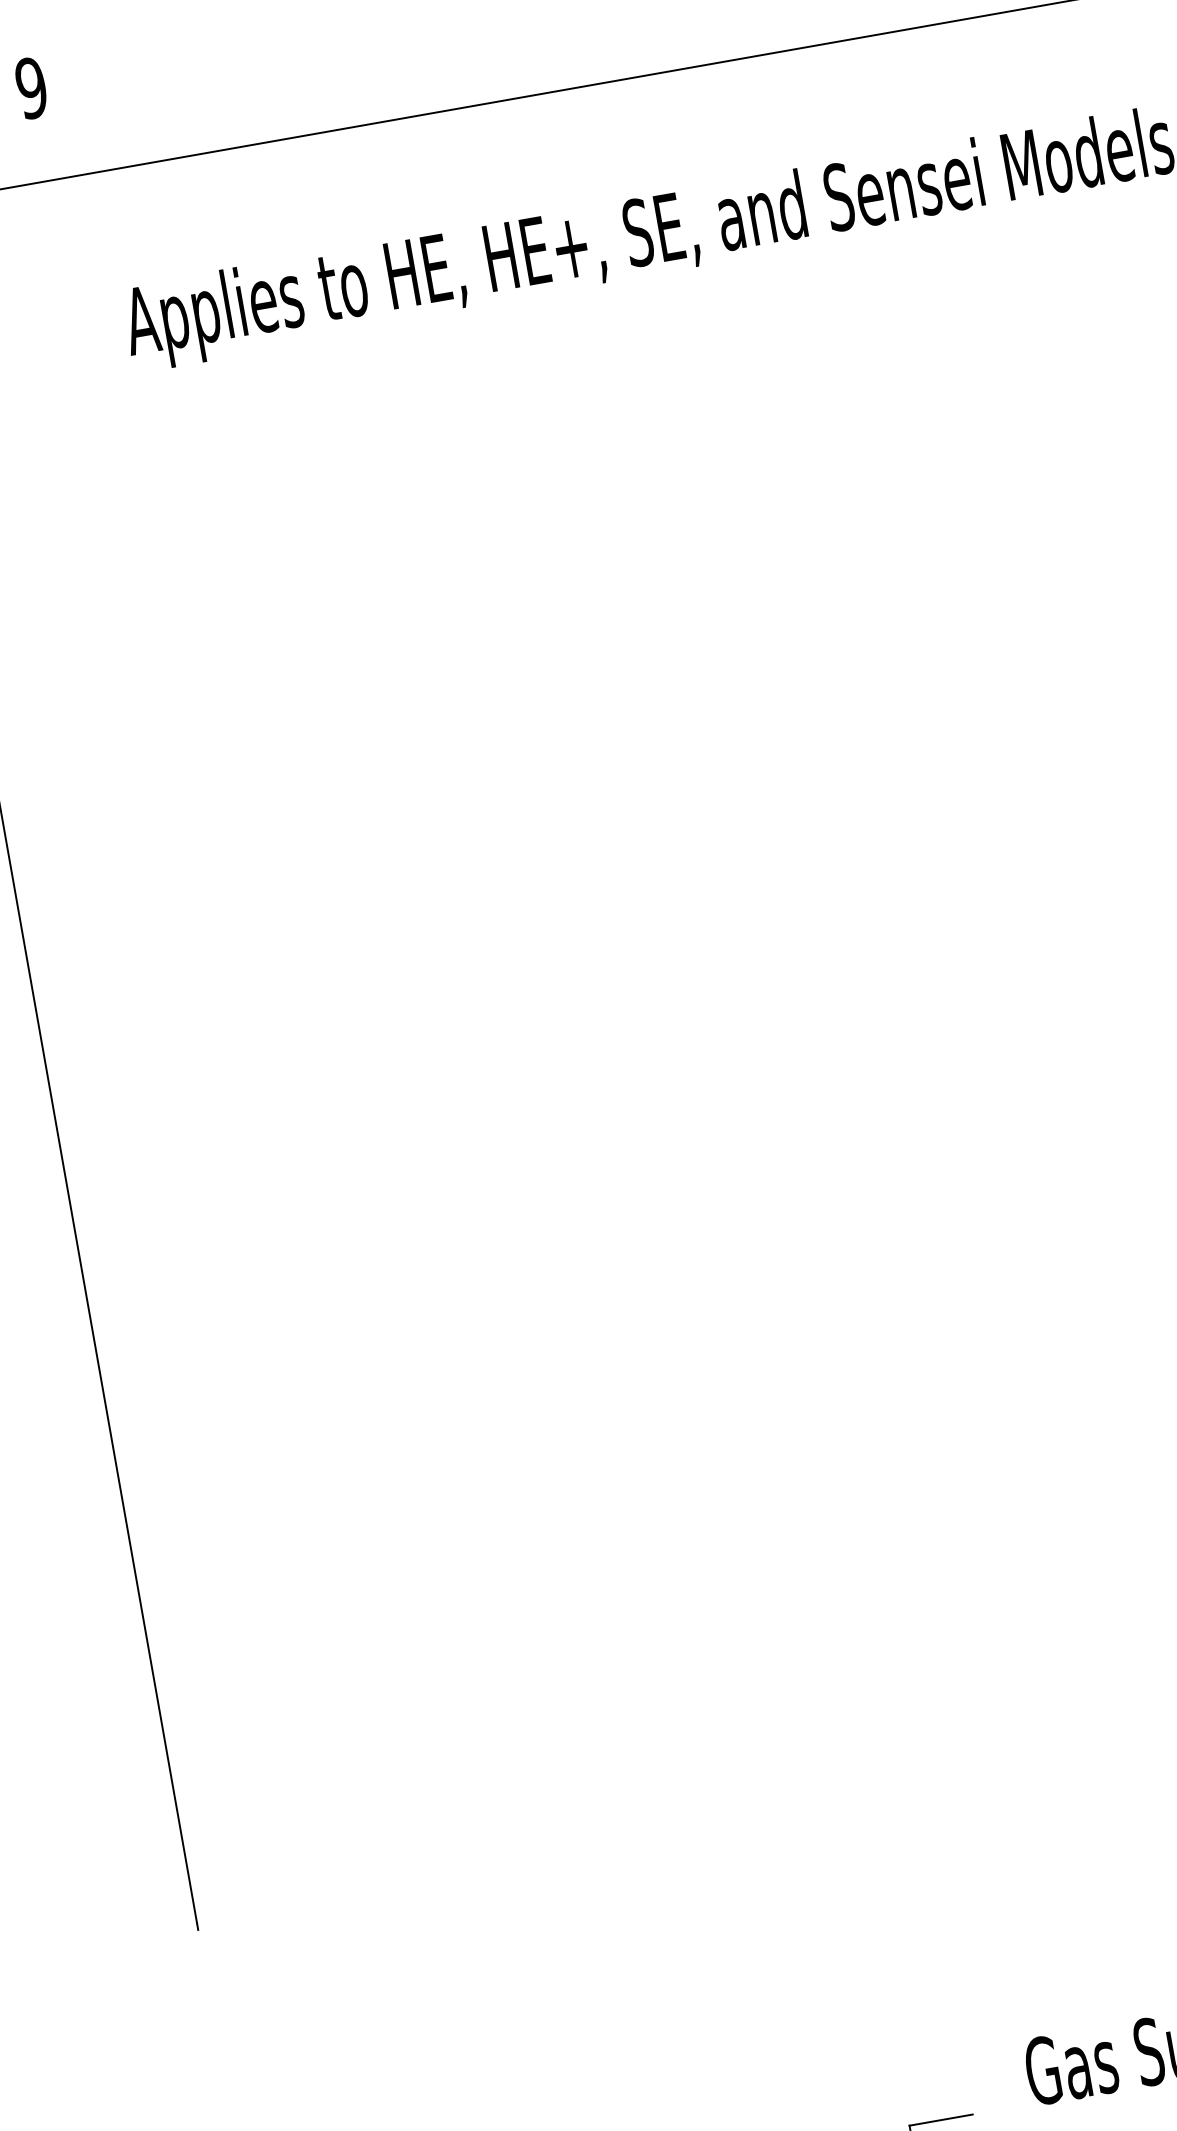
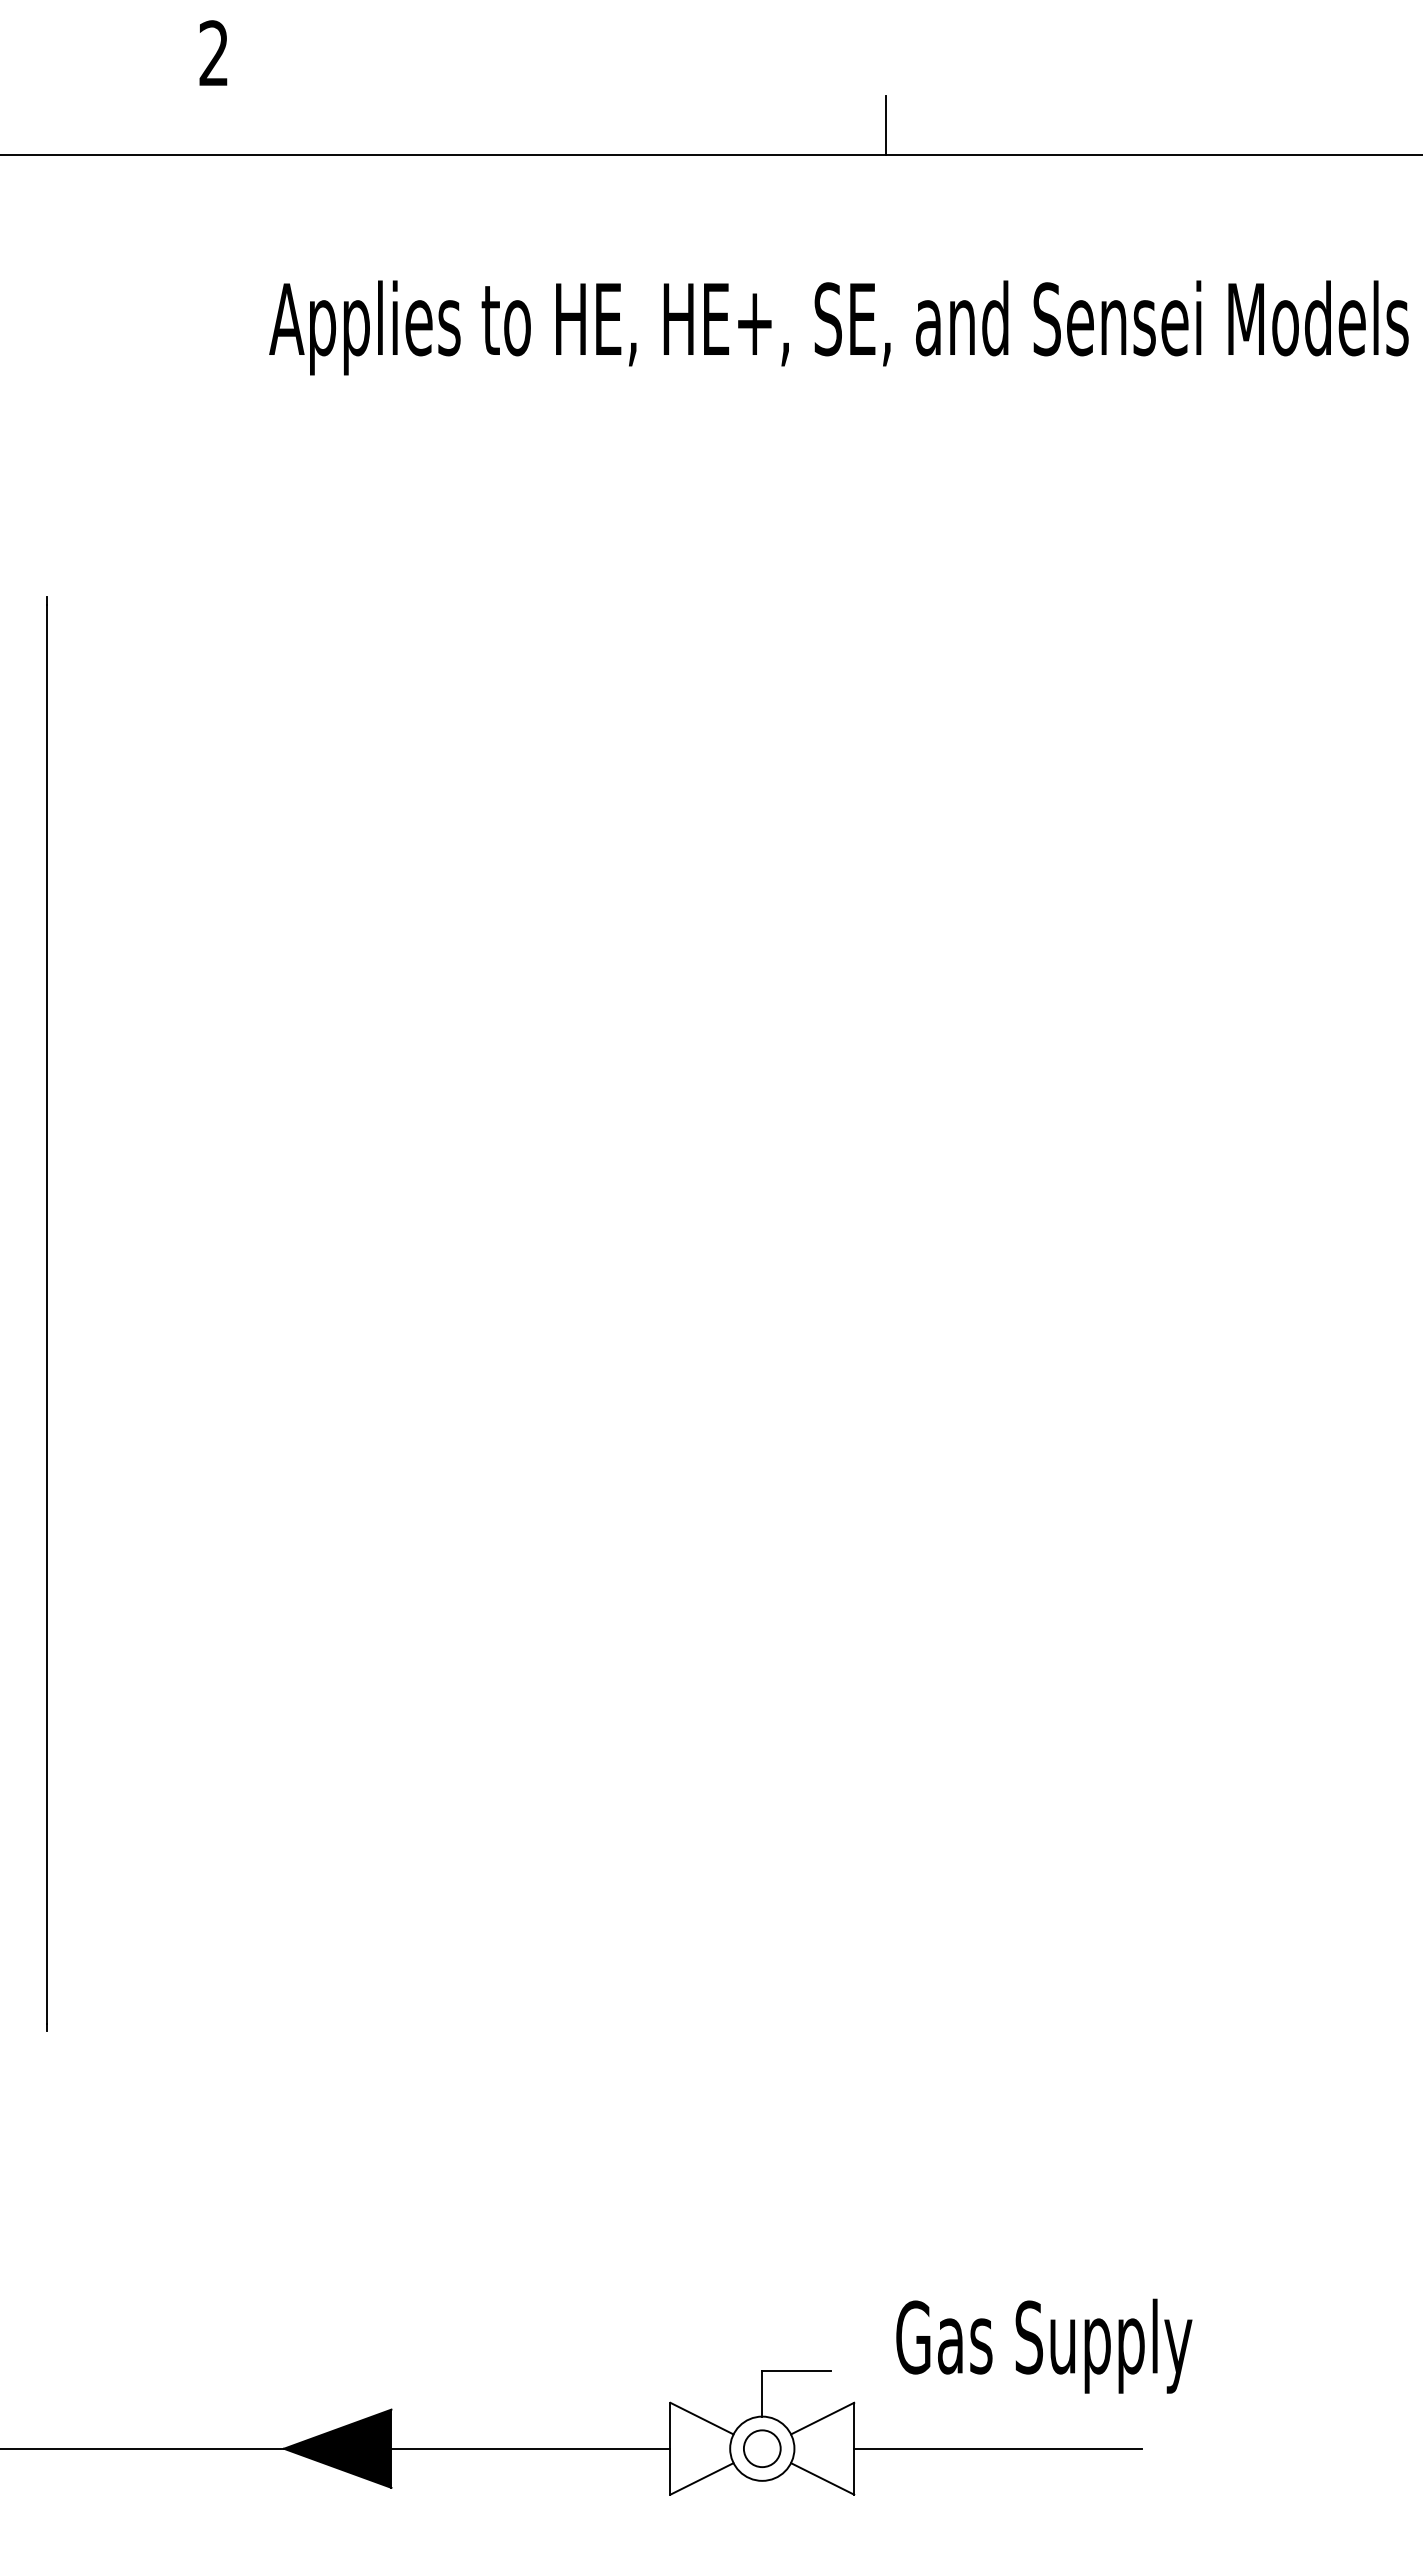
line: (660, 45) -> (886, 125), added
text: (31, 88) -> (213, 53), 9 -> 2

